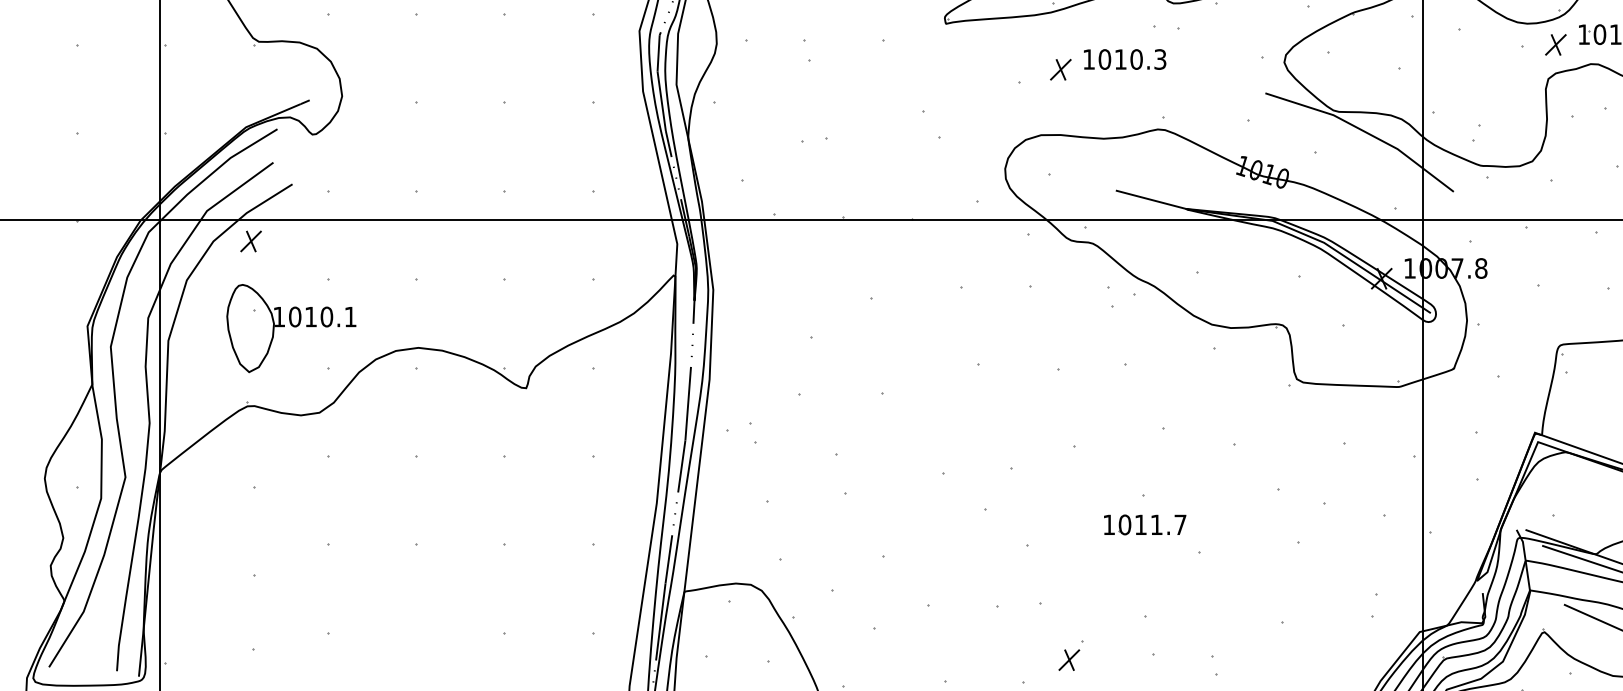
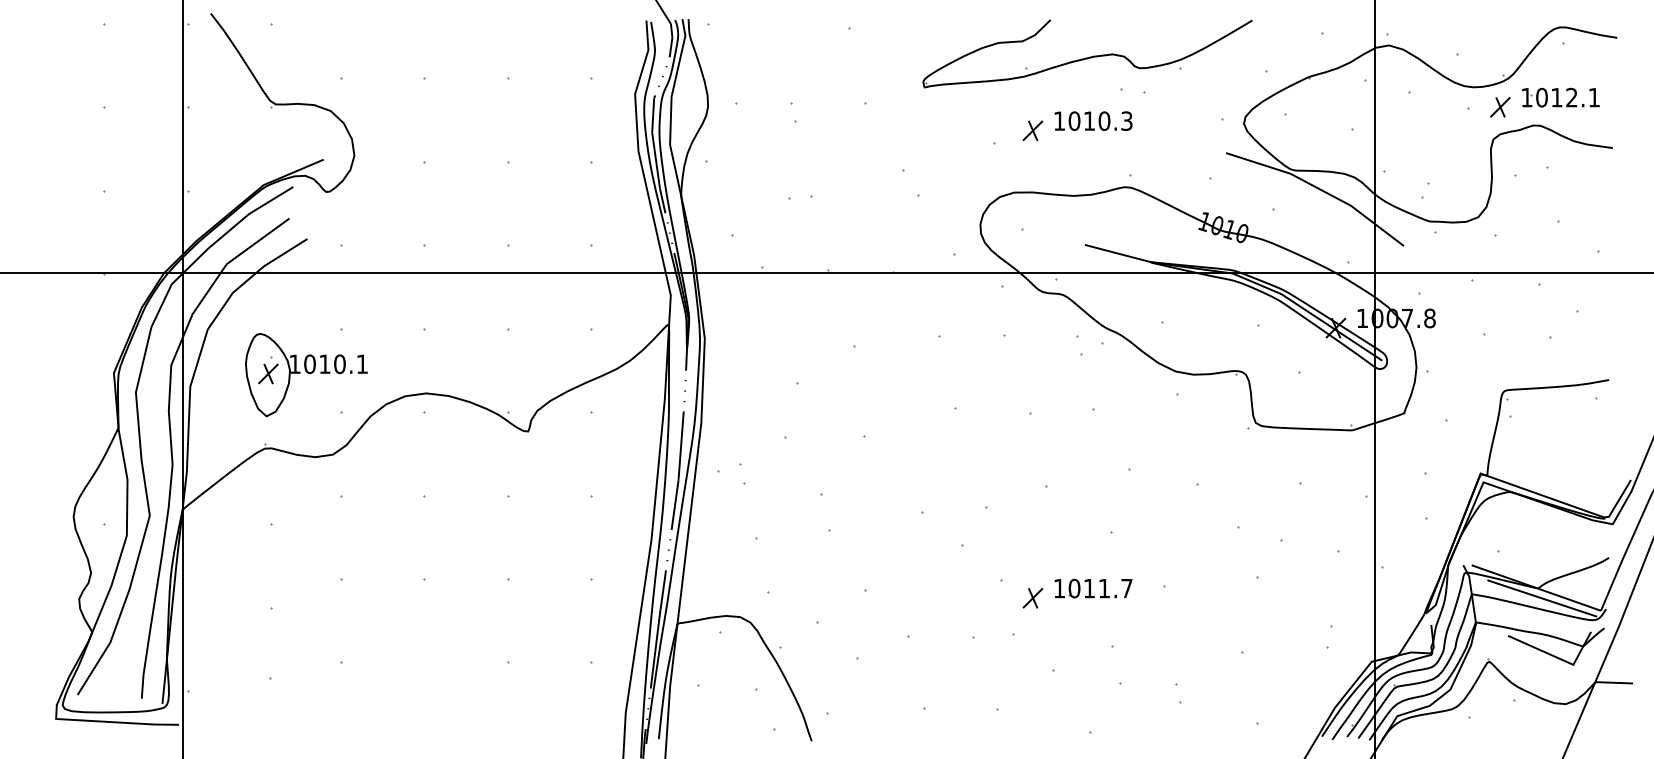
part: (251, 240) -> (268, 373), moved
part: (1145, 524) -> (1093, 588), moved
part: (1068, 660) -> (1032, 598), moved

